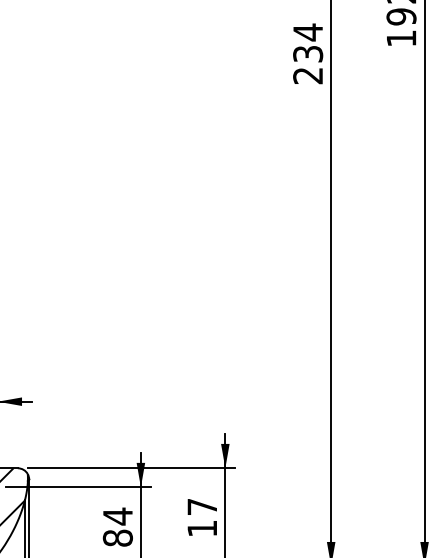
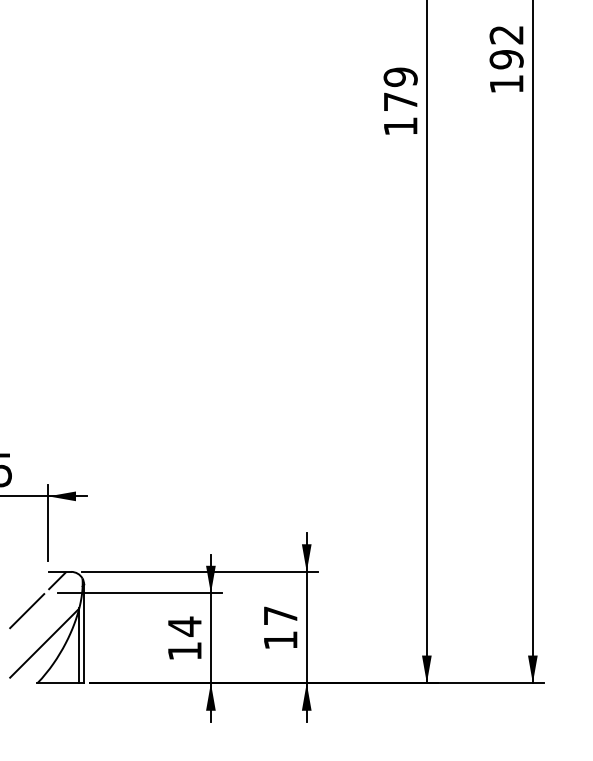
text: (307, 53) -> (400, 101), 234 -> 179
text: (117, 537) -> (184, 650), 84 -> 14

